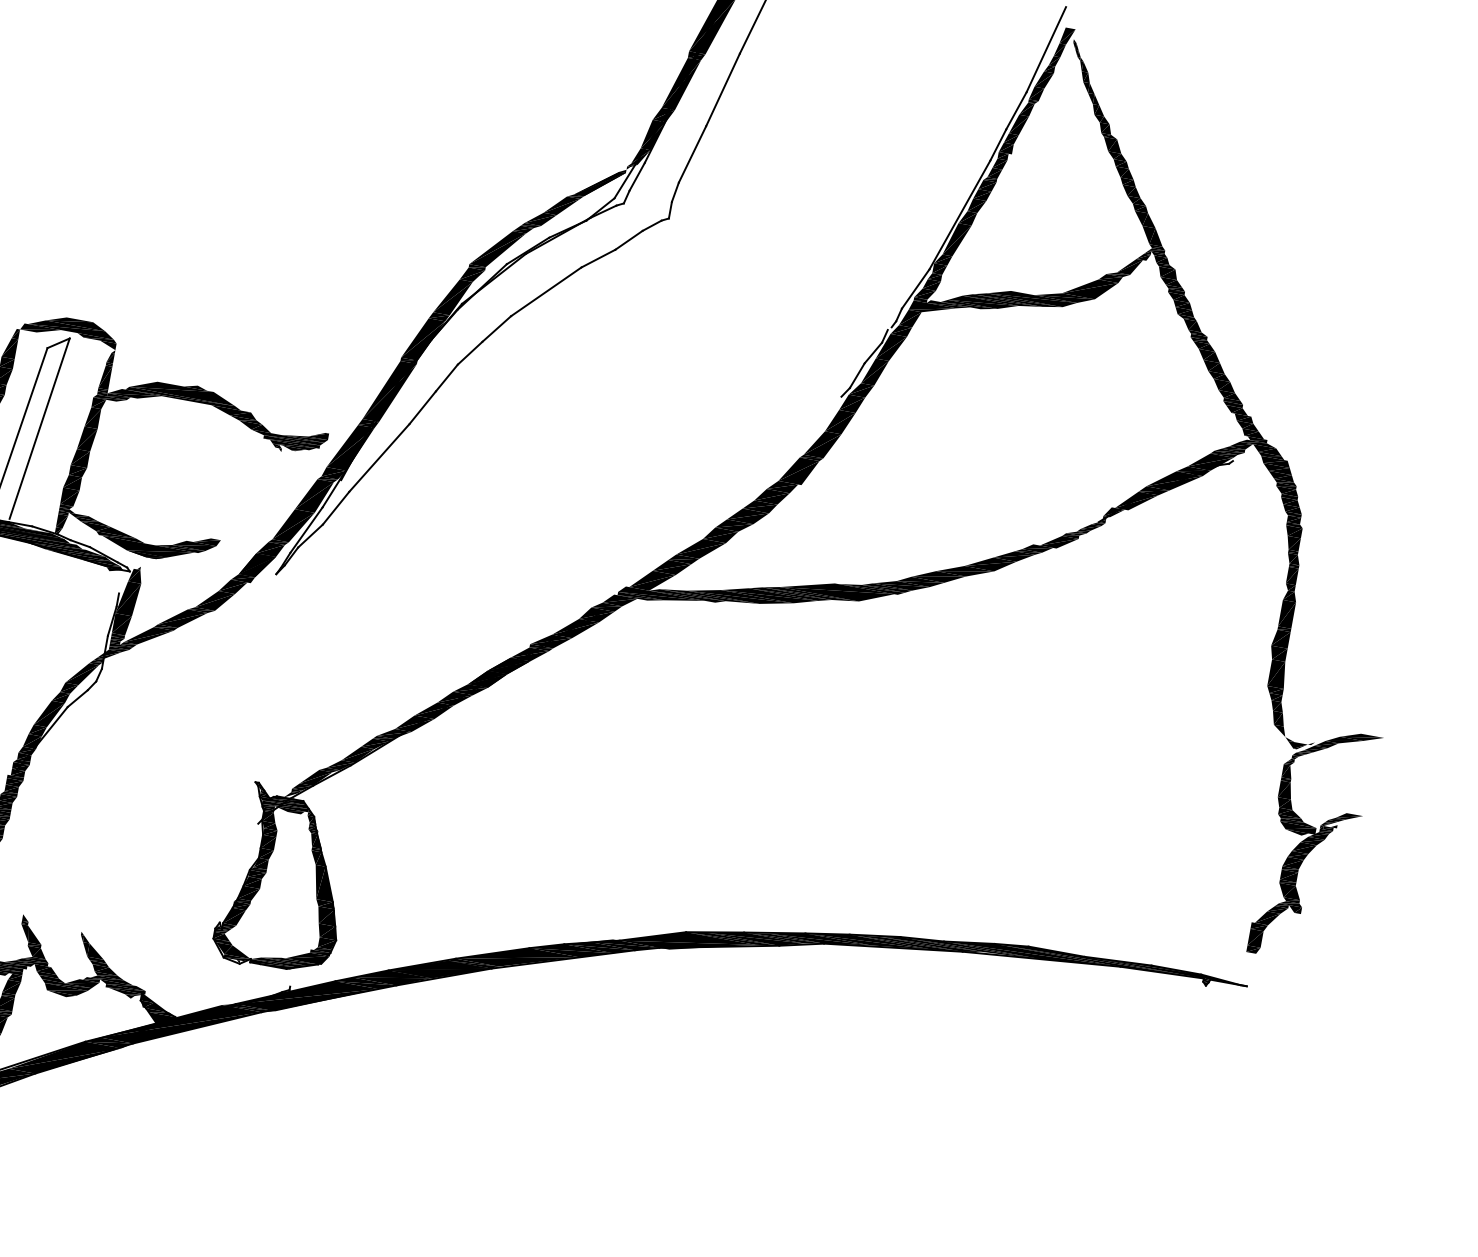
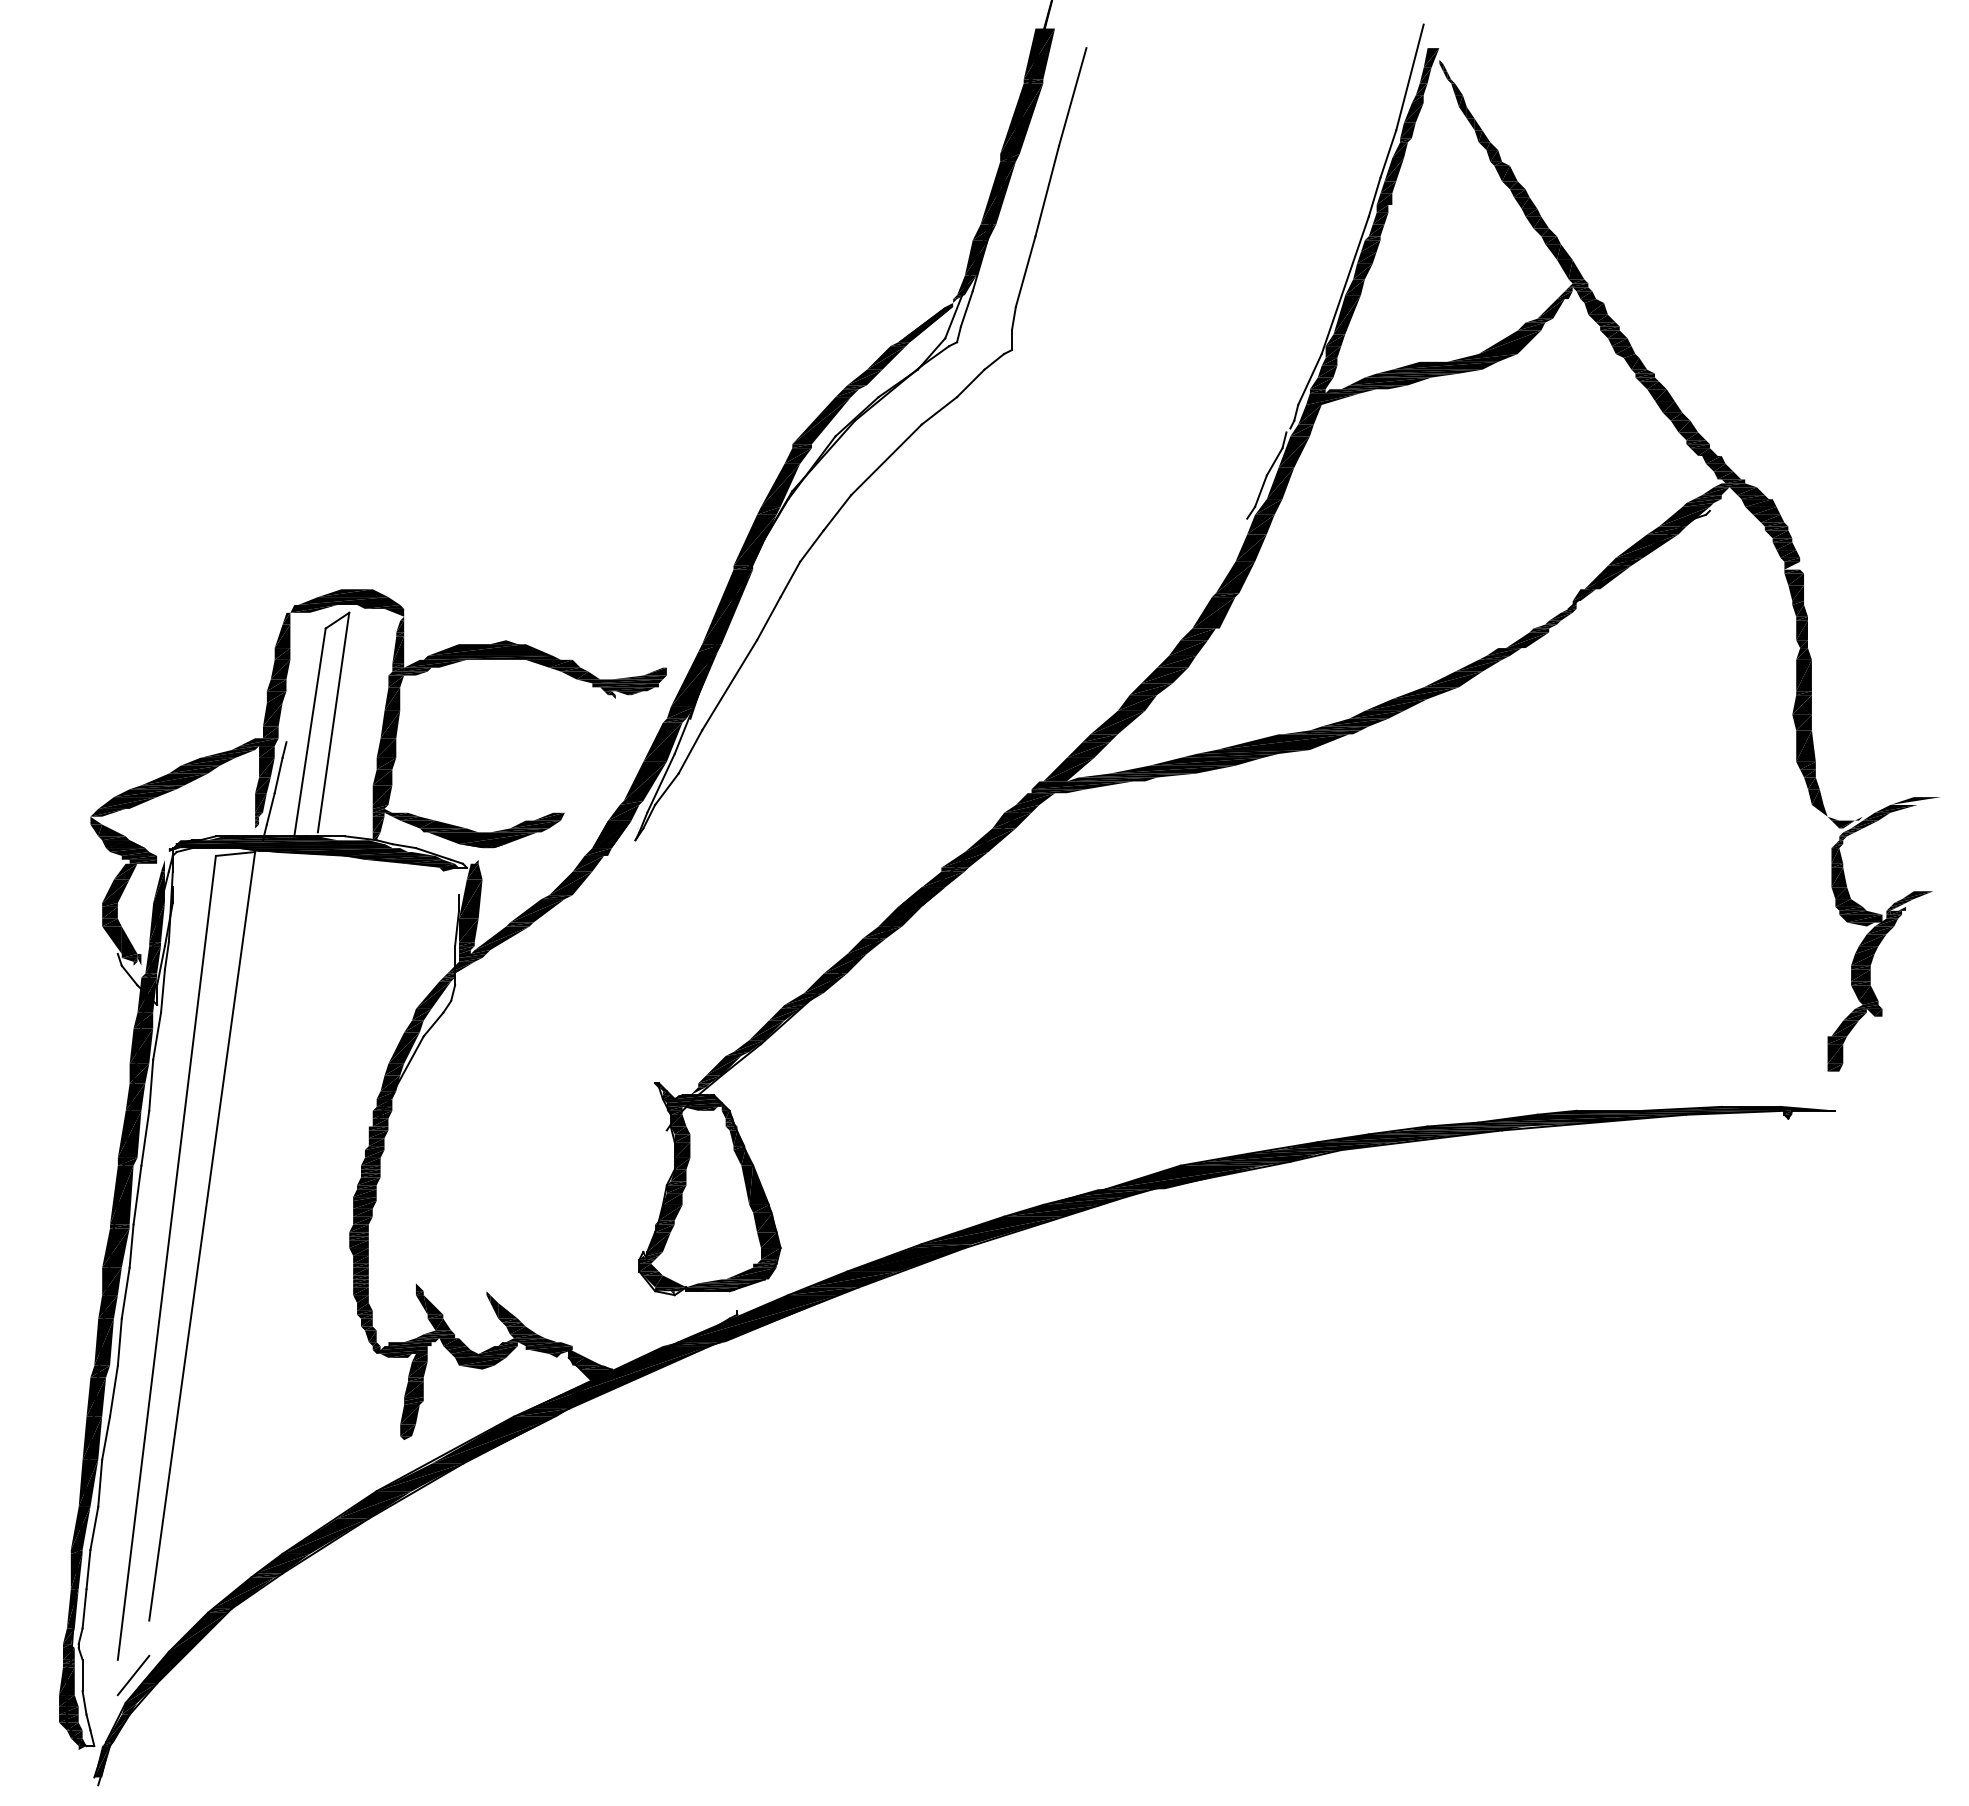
fill: (1294, 519) -> (1792, 565), removed
fill: (1361, 736) -> (1915, 800), removed

